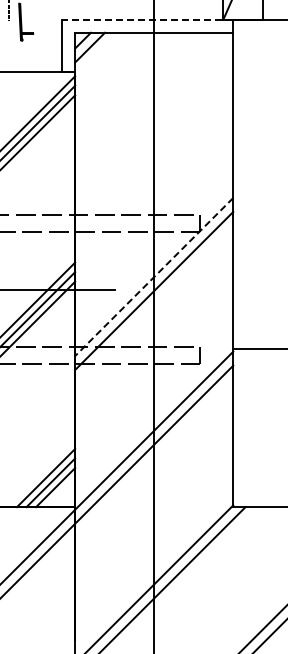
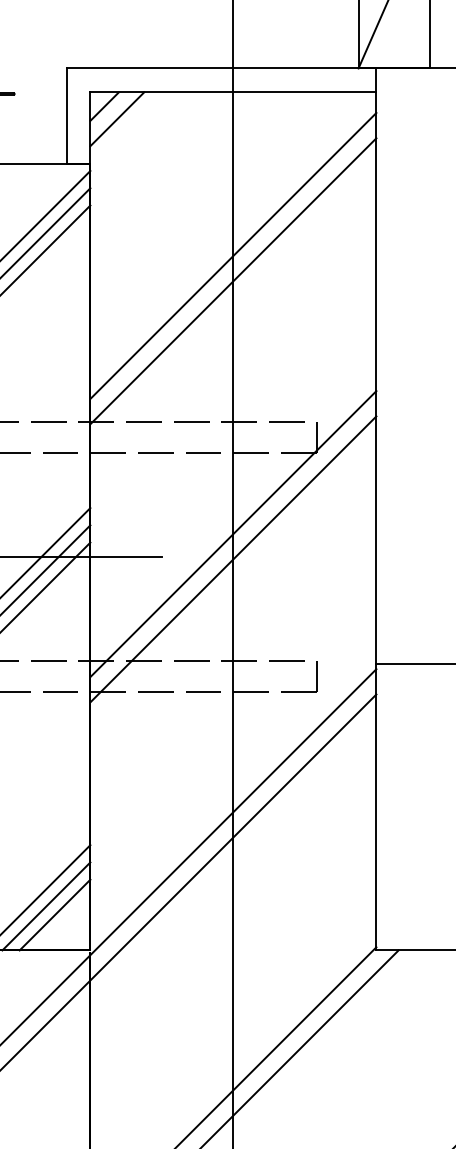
line: (147, 19) -> (221, 68), dashed -> solid
line: (154, 123) -> (233, 256), added
line: (154, 137) -> (233, 281), added
line: (154, 277) -> (233, 534), dashed -> solid

